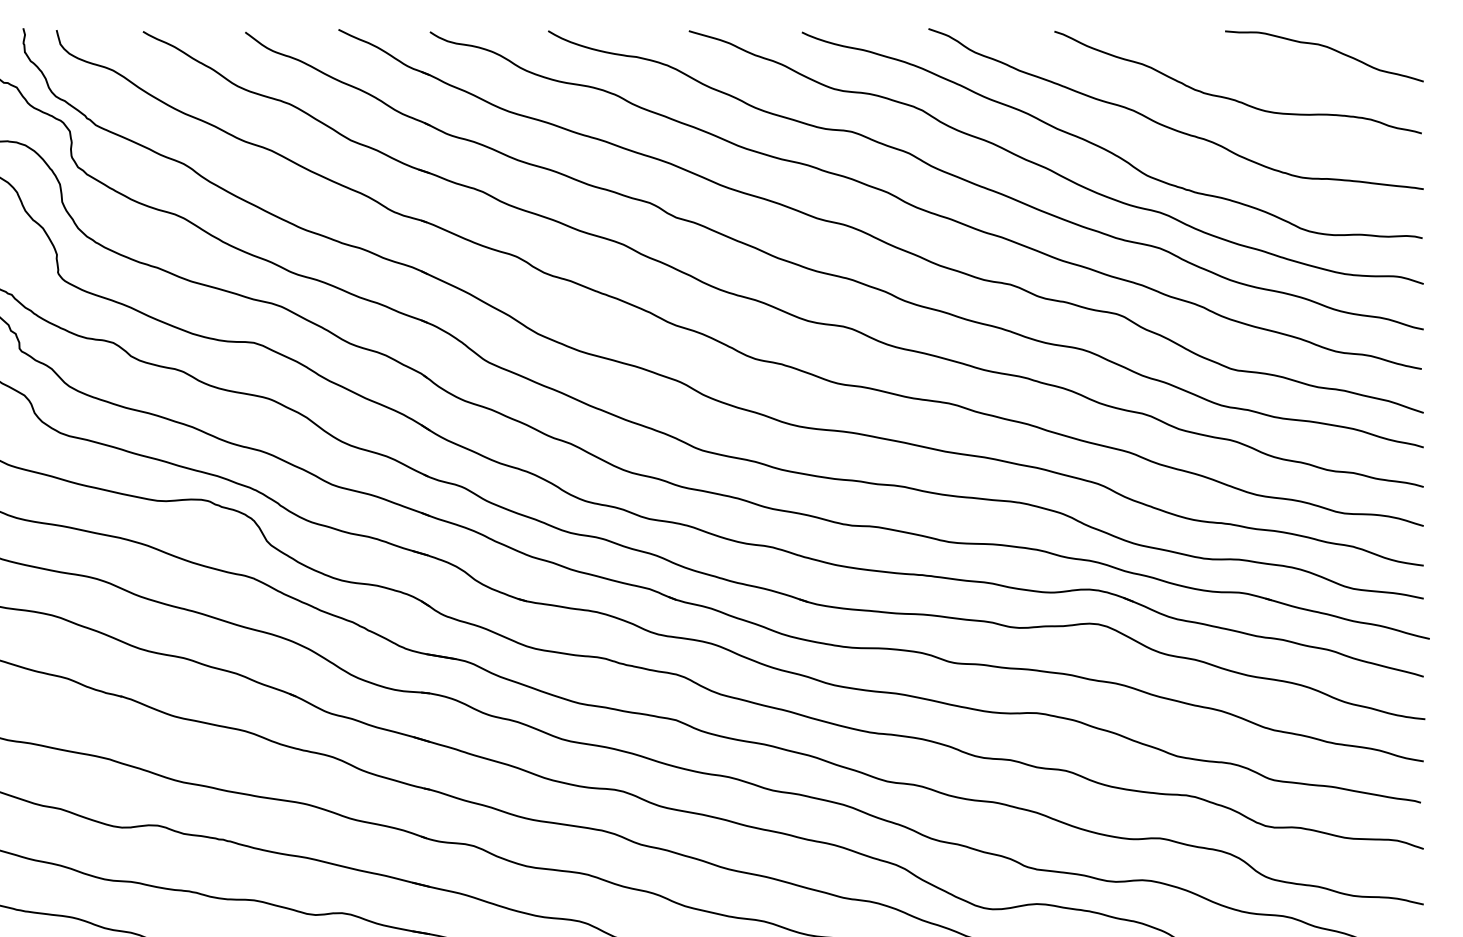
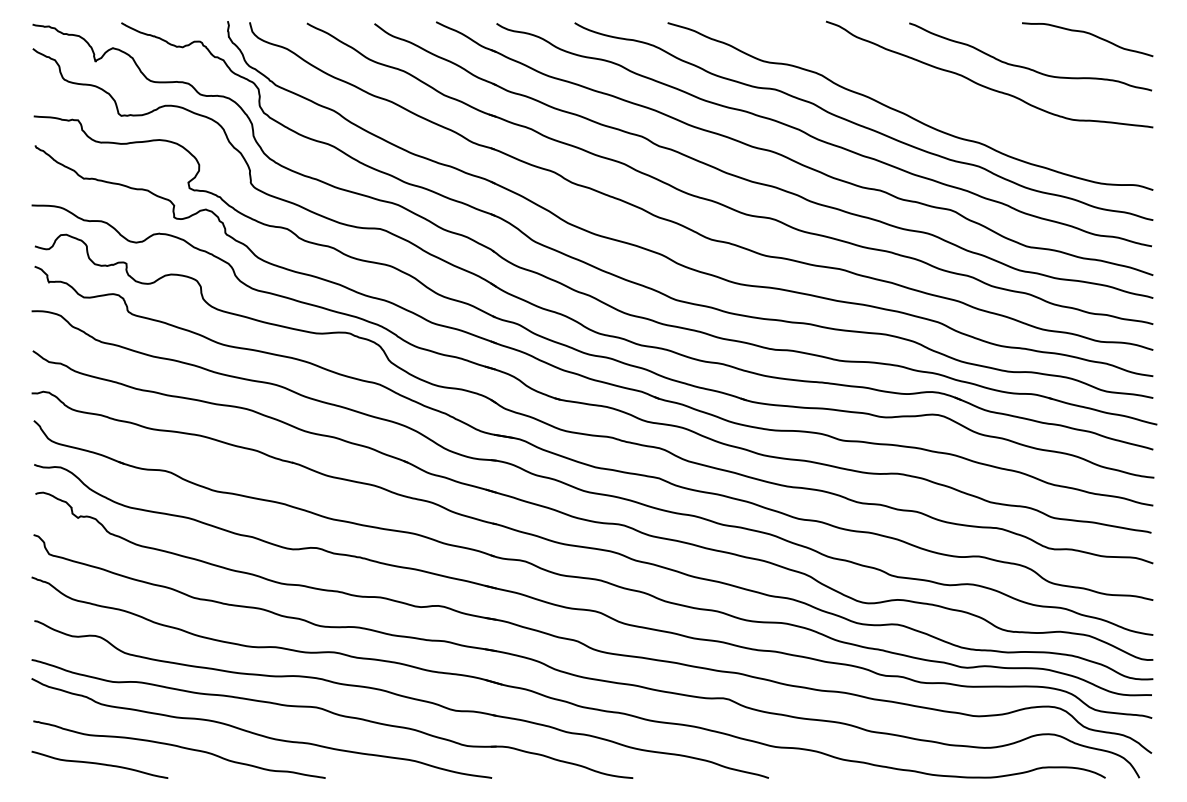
curve: (1106, 148) -> (943, 100), removed

